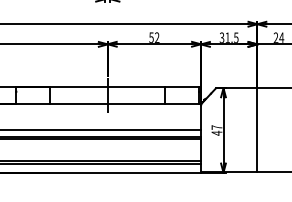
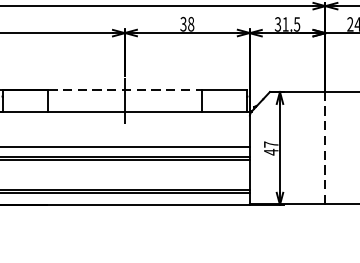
text: (154, 37) -> (187, 23), 52 -> 38
line: (108, 86) -> (125, 89), solid -> dashed
line: (257, 130) -> (325, 148), solid -> dashed

